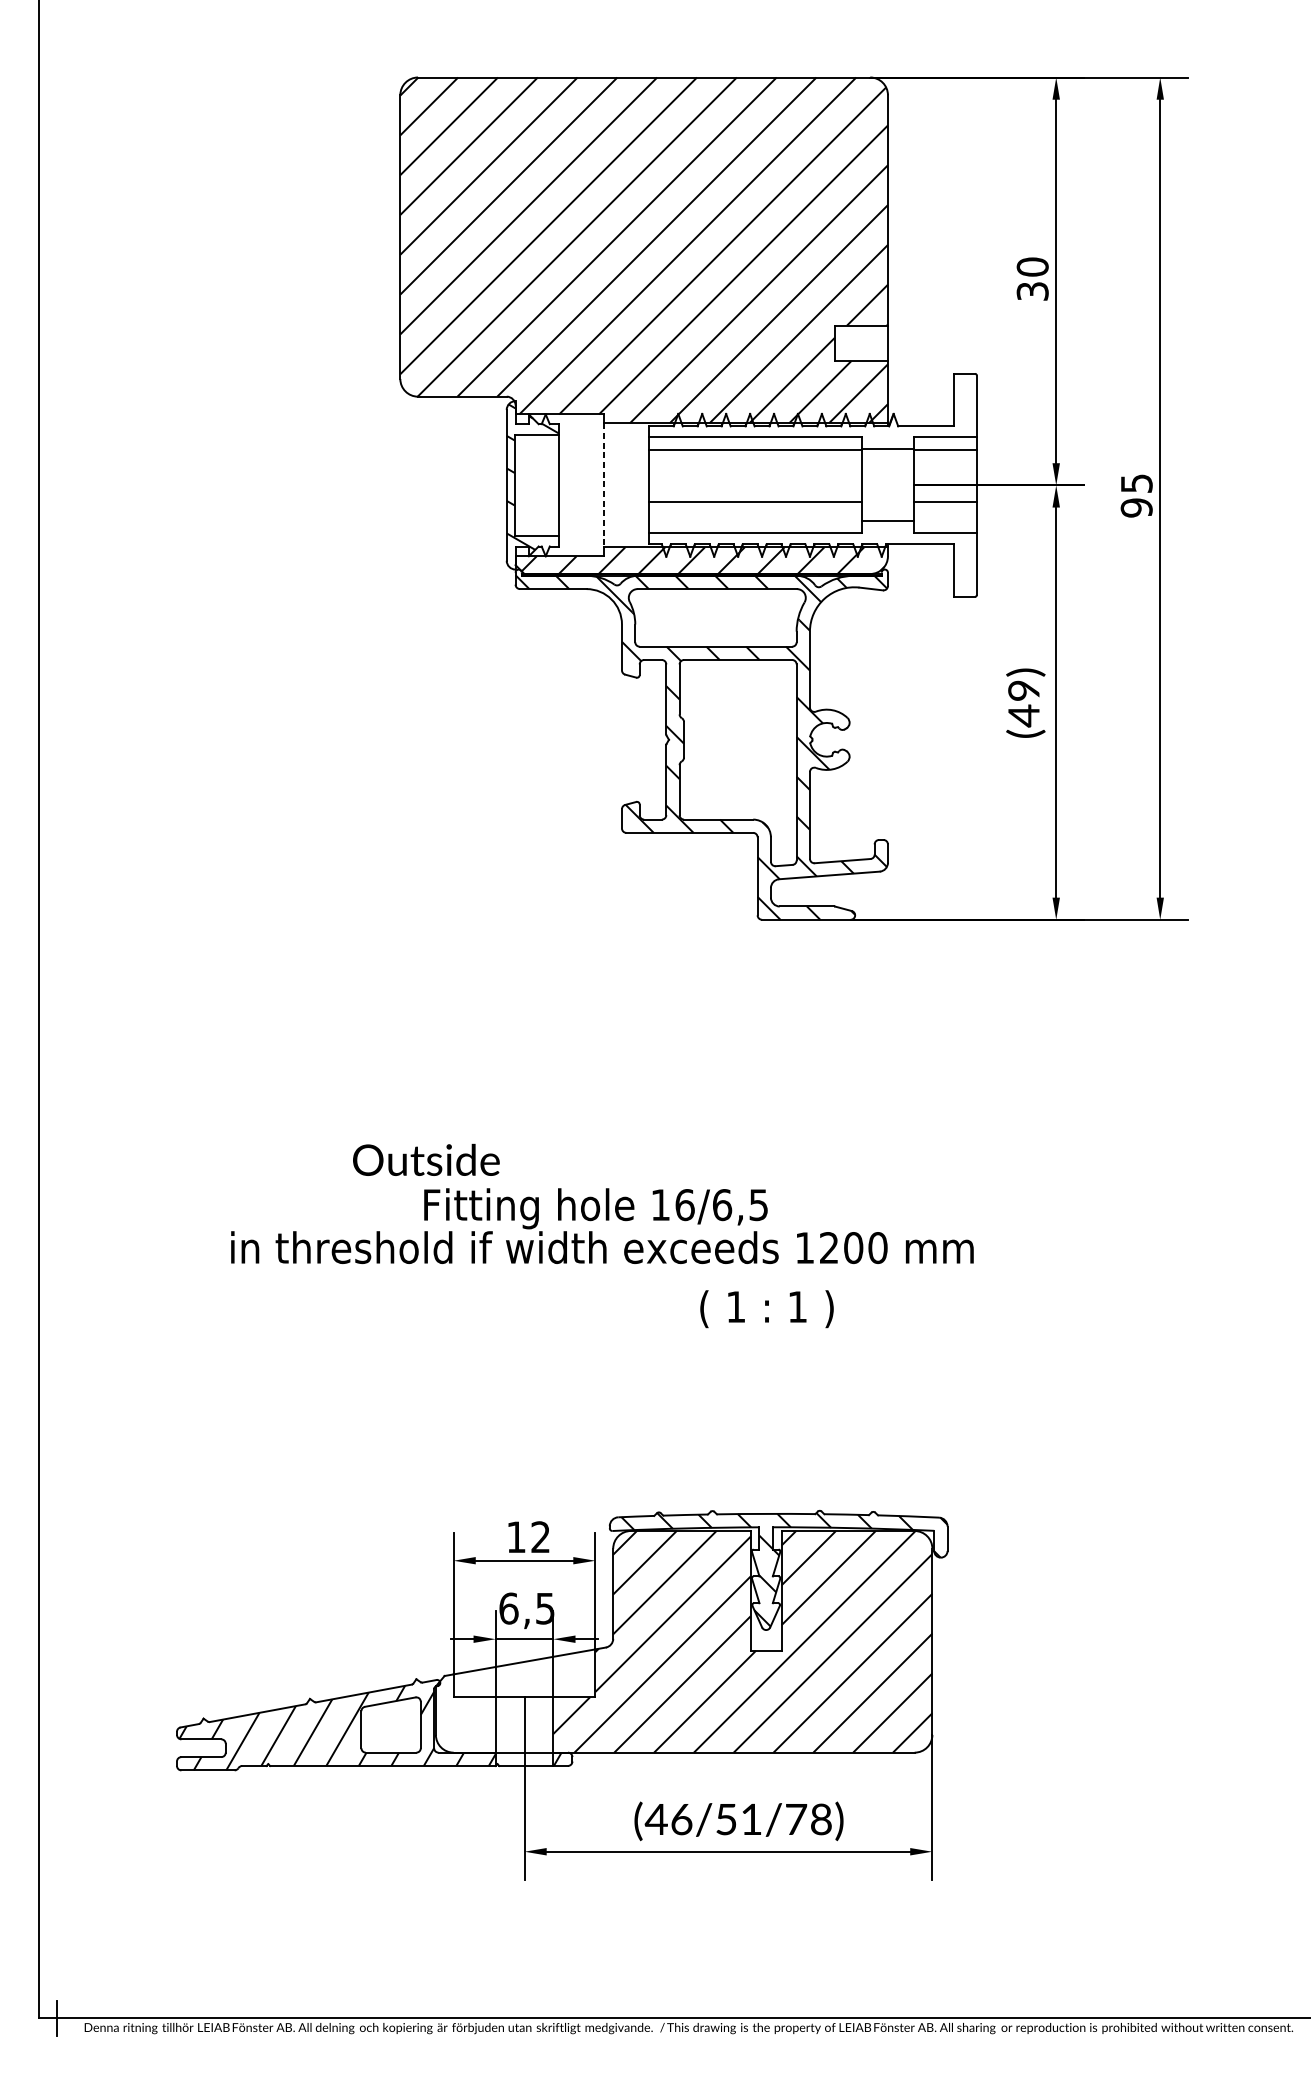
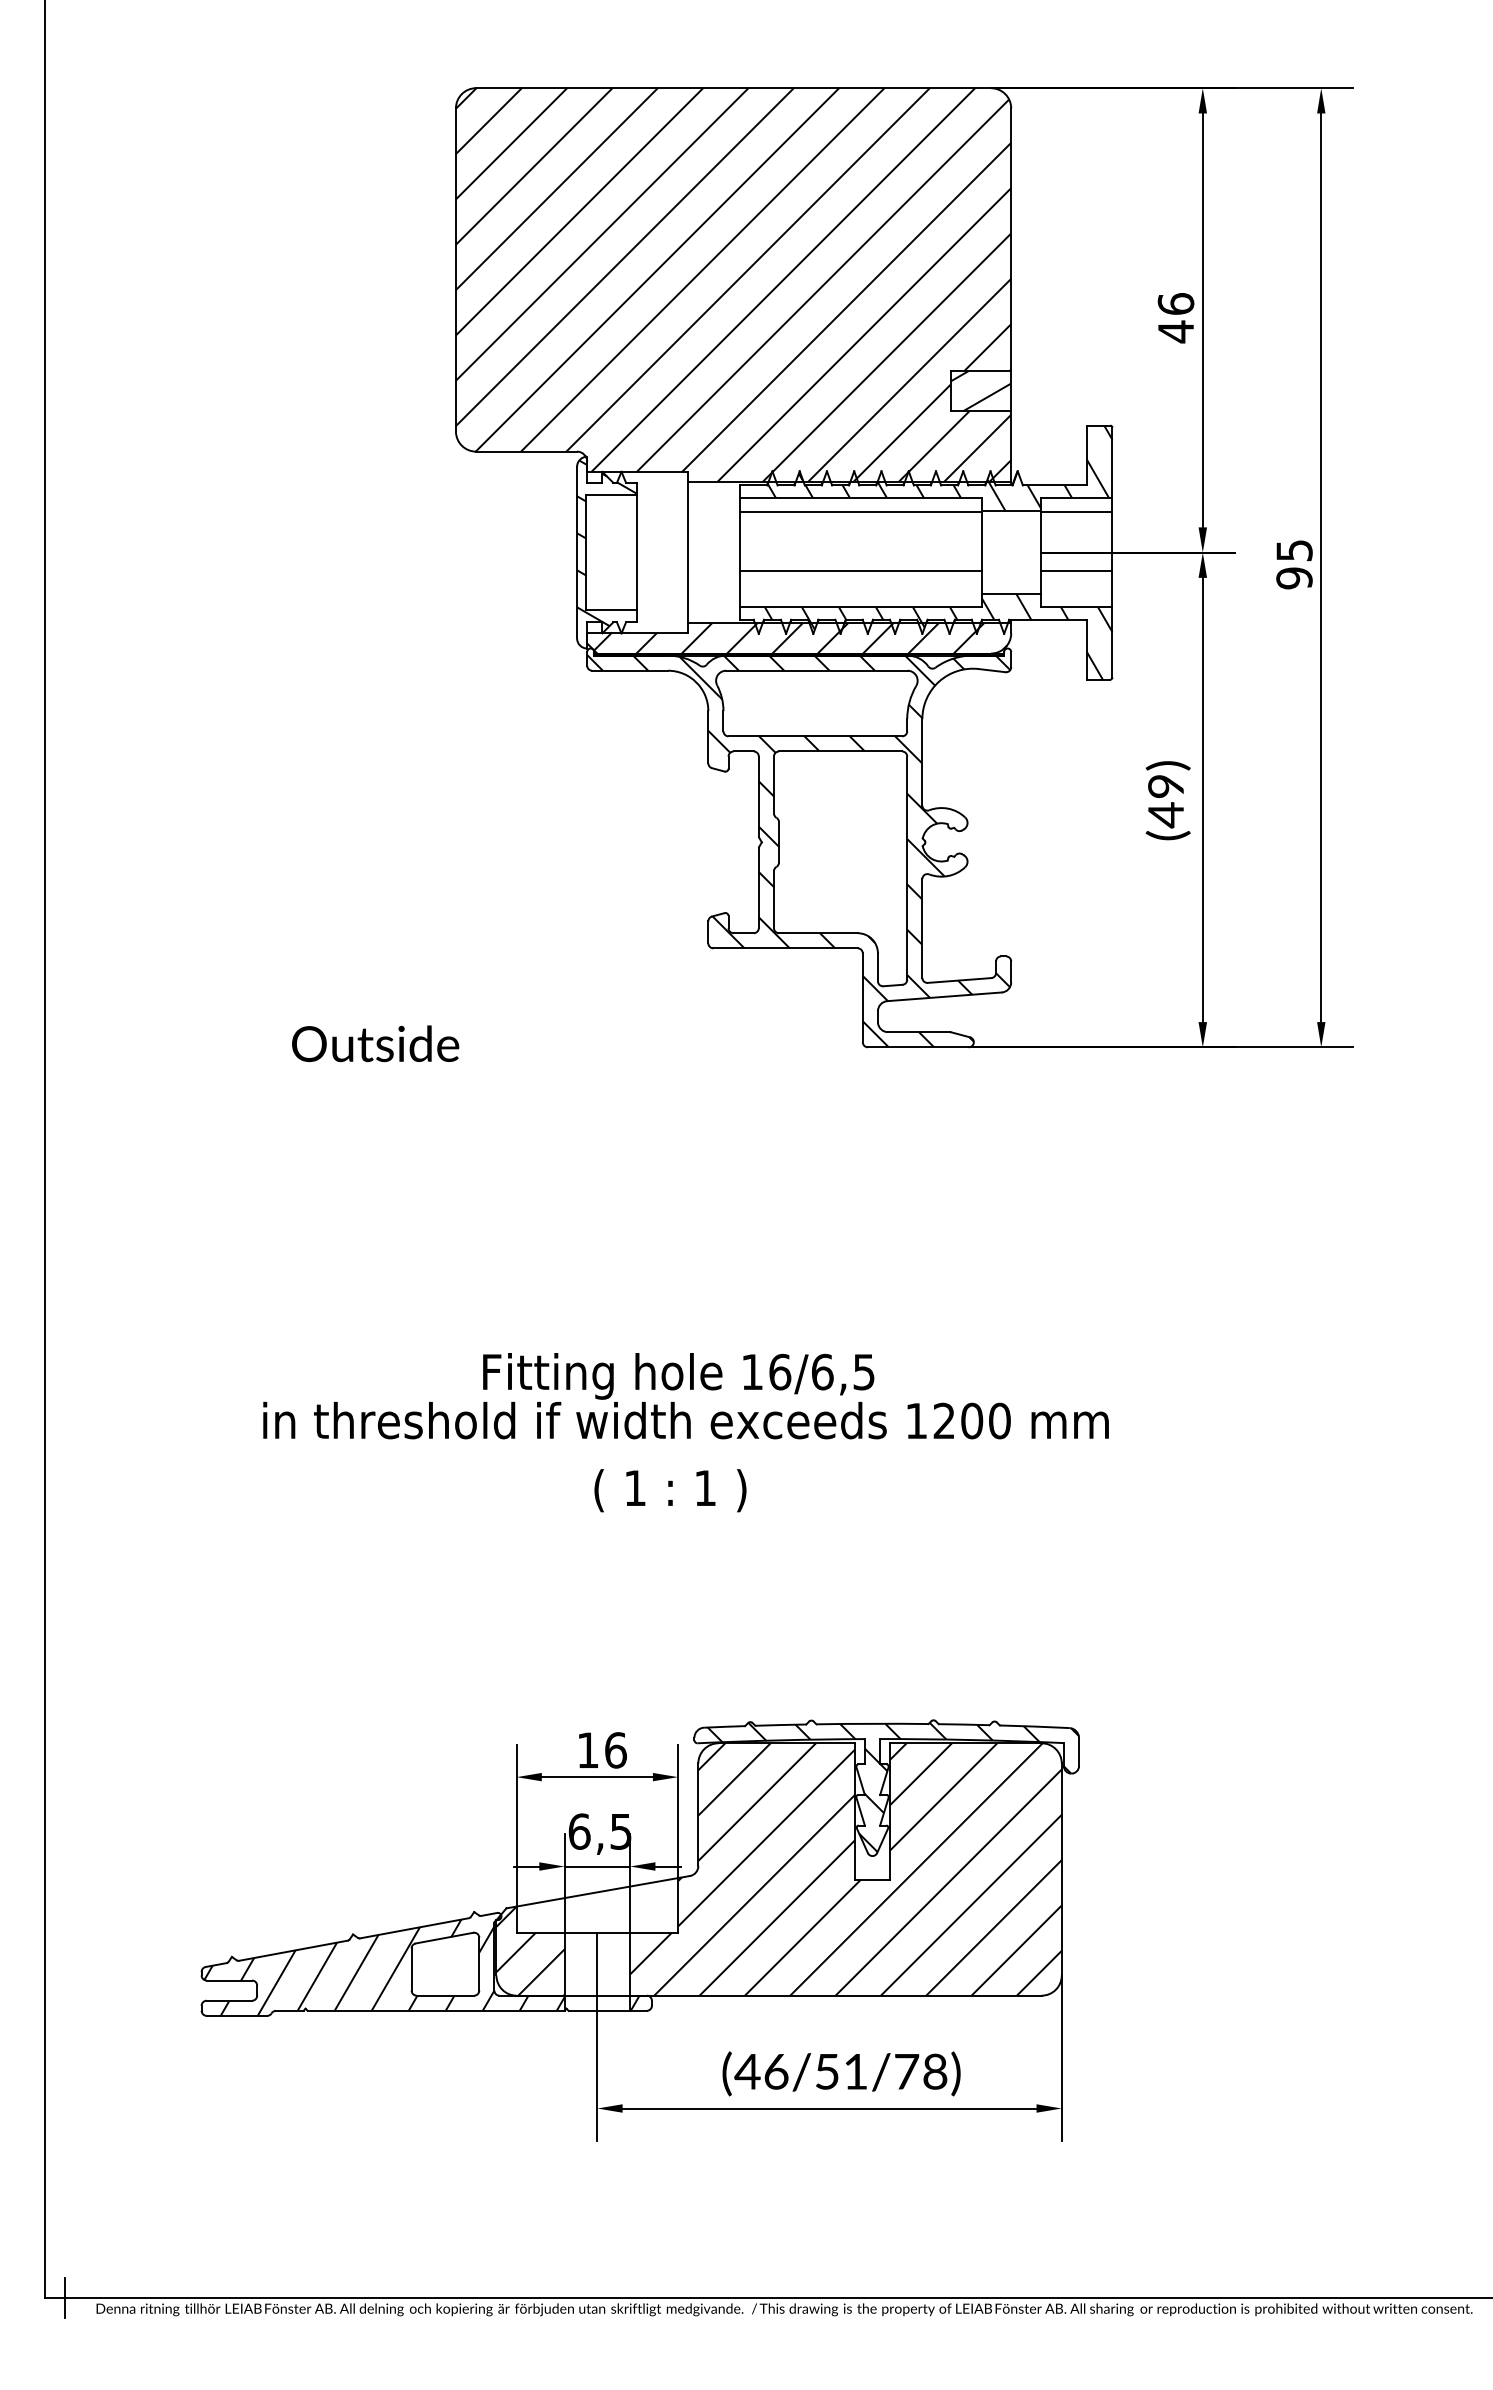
text: (1032, 279) -> (1175, 318), 30 -> 46
hatch: (860, 342) -> (980, 390), added
hatch: (824, 411) -> (939, 468), added
line: (604, 485) -> (688, 552), dashed -> solid
hatch: (824, 559) -> (938, 636), added
text: (426, 1159) -> (375, 1043), moved
text: (767, 1309) -> (670, 1490), moved
text: (540, 1537) -> (615, 1750), 12 -> 16
hatch: (465, 1712) -> (530, 1950), added

